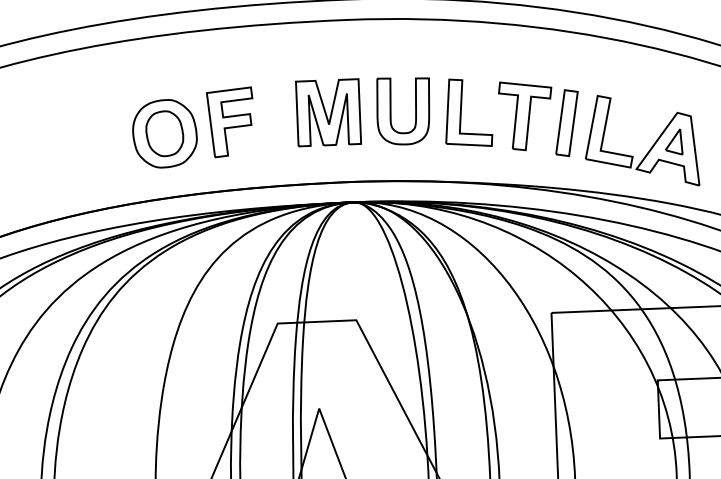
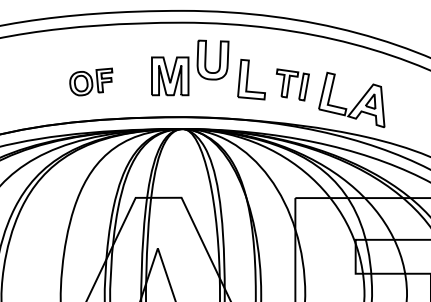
part: (402, 110) -> (212, 59), moved
part: (538, 118) -> (292, 84), size x0.7
part: (193, 127) -> (91, 81), size x0.6

